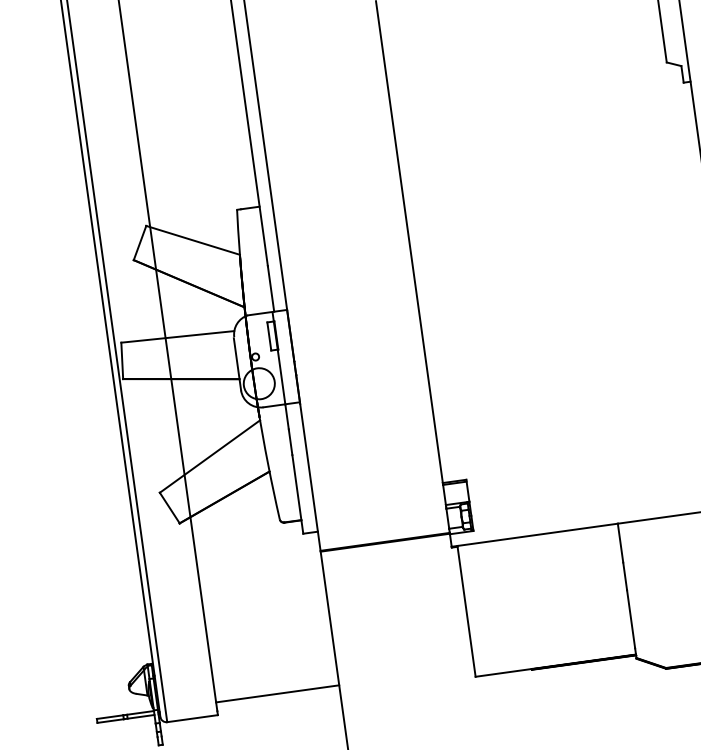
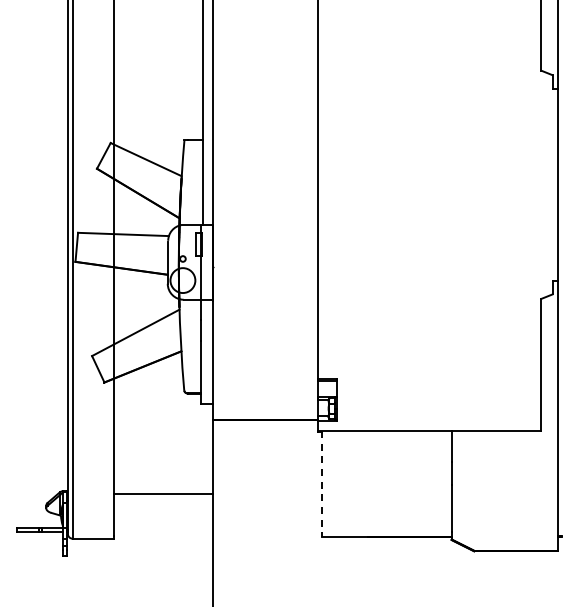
line: (466, 610) -> (322, 483), solid -> dashed
line: (277, 693) -> (163, 494), moved

